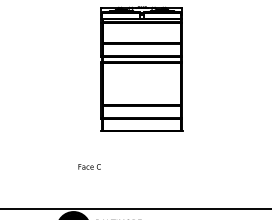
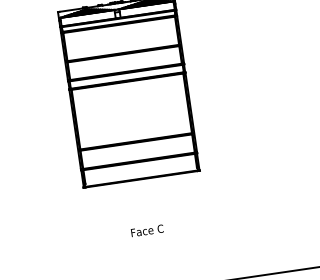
text: (89, 166) -> (147, 230), moved

